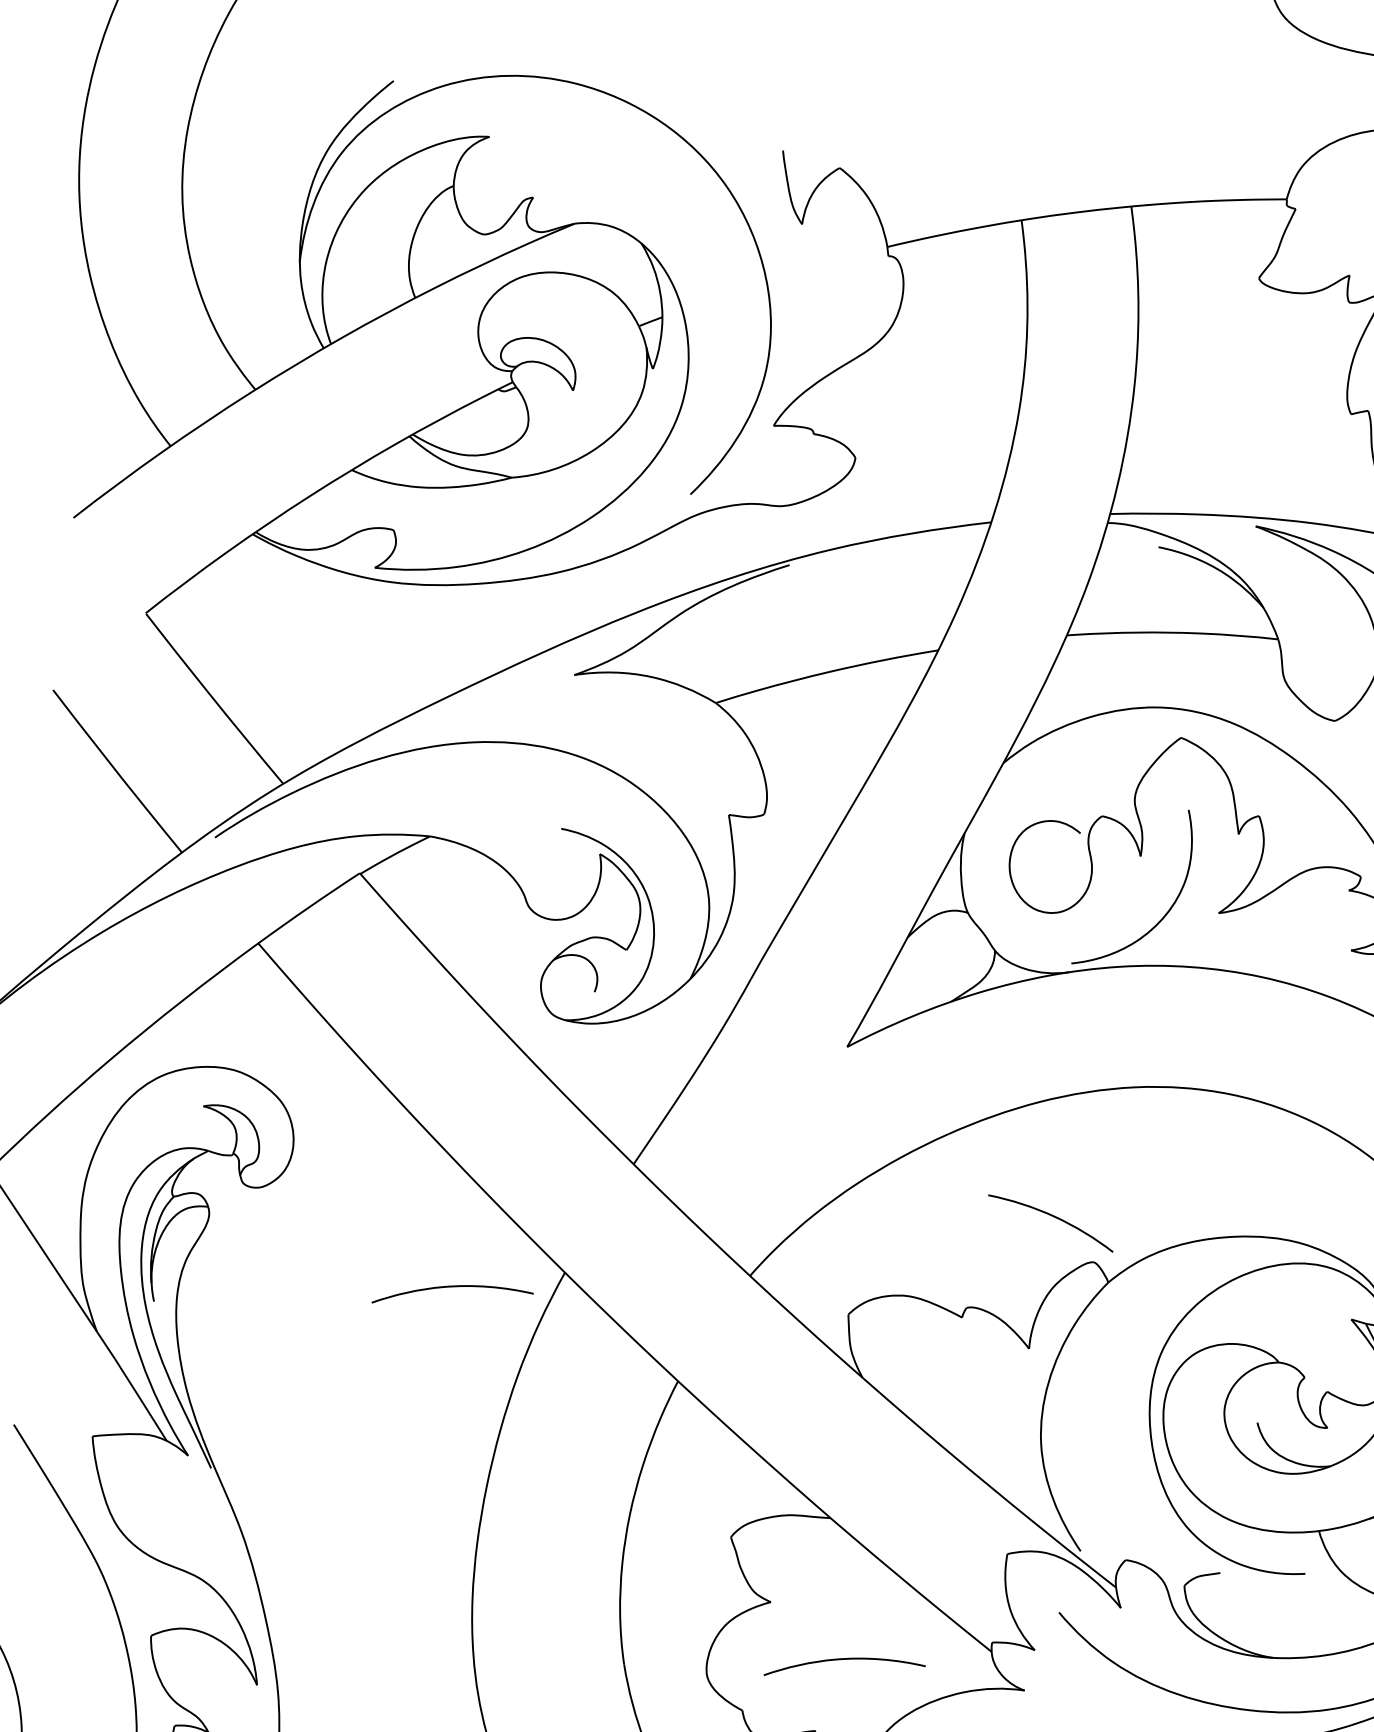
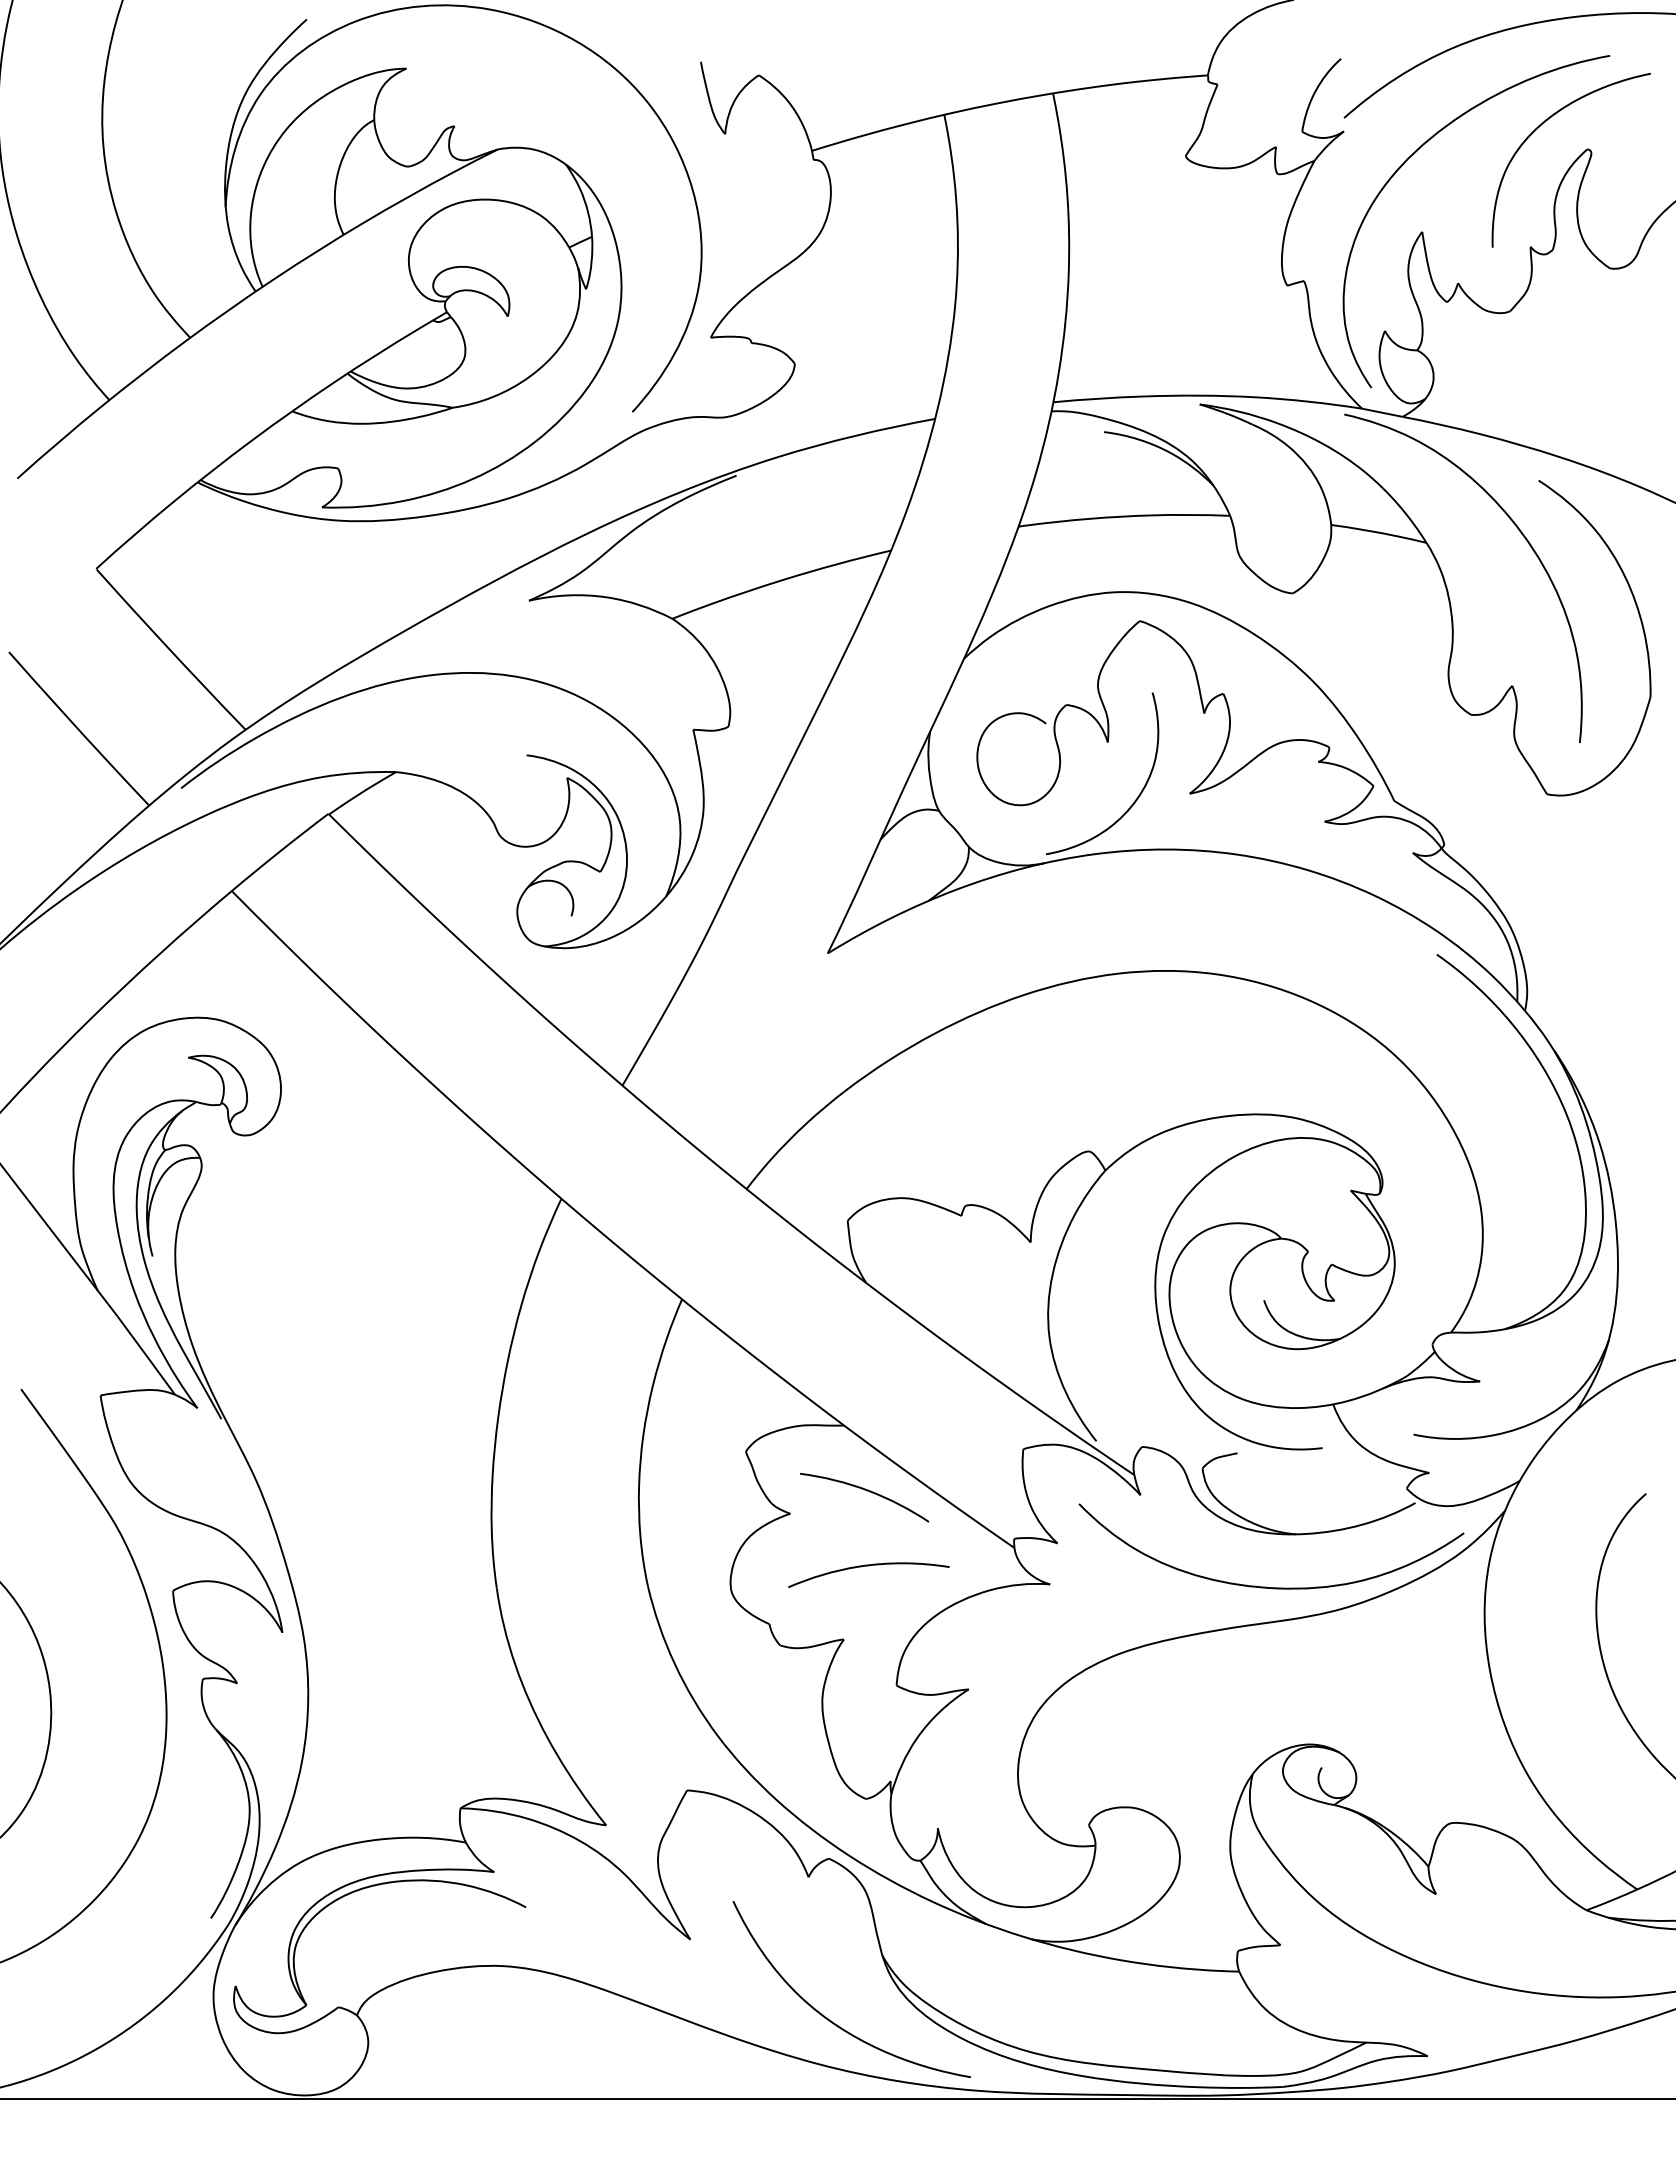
curve: (1054, 1217) -> (867, 1491), moved
curve: (452, 1287) -> (450, 1221), removed

